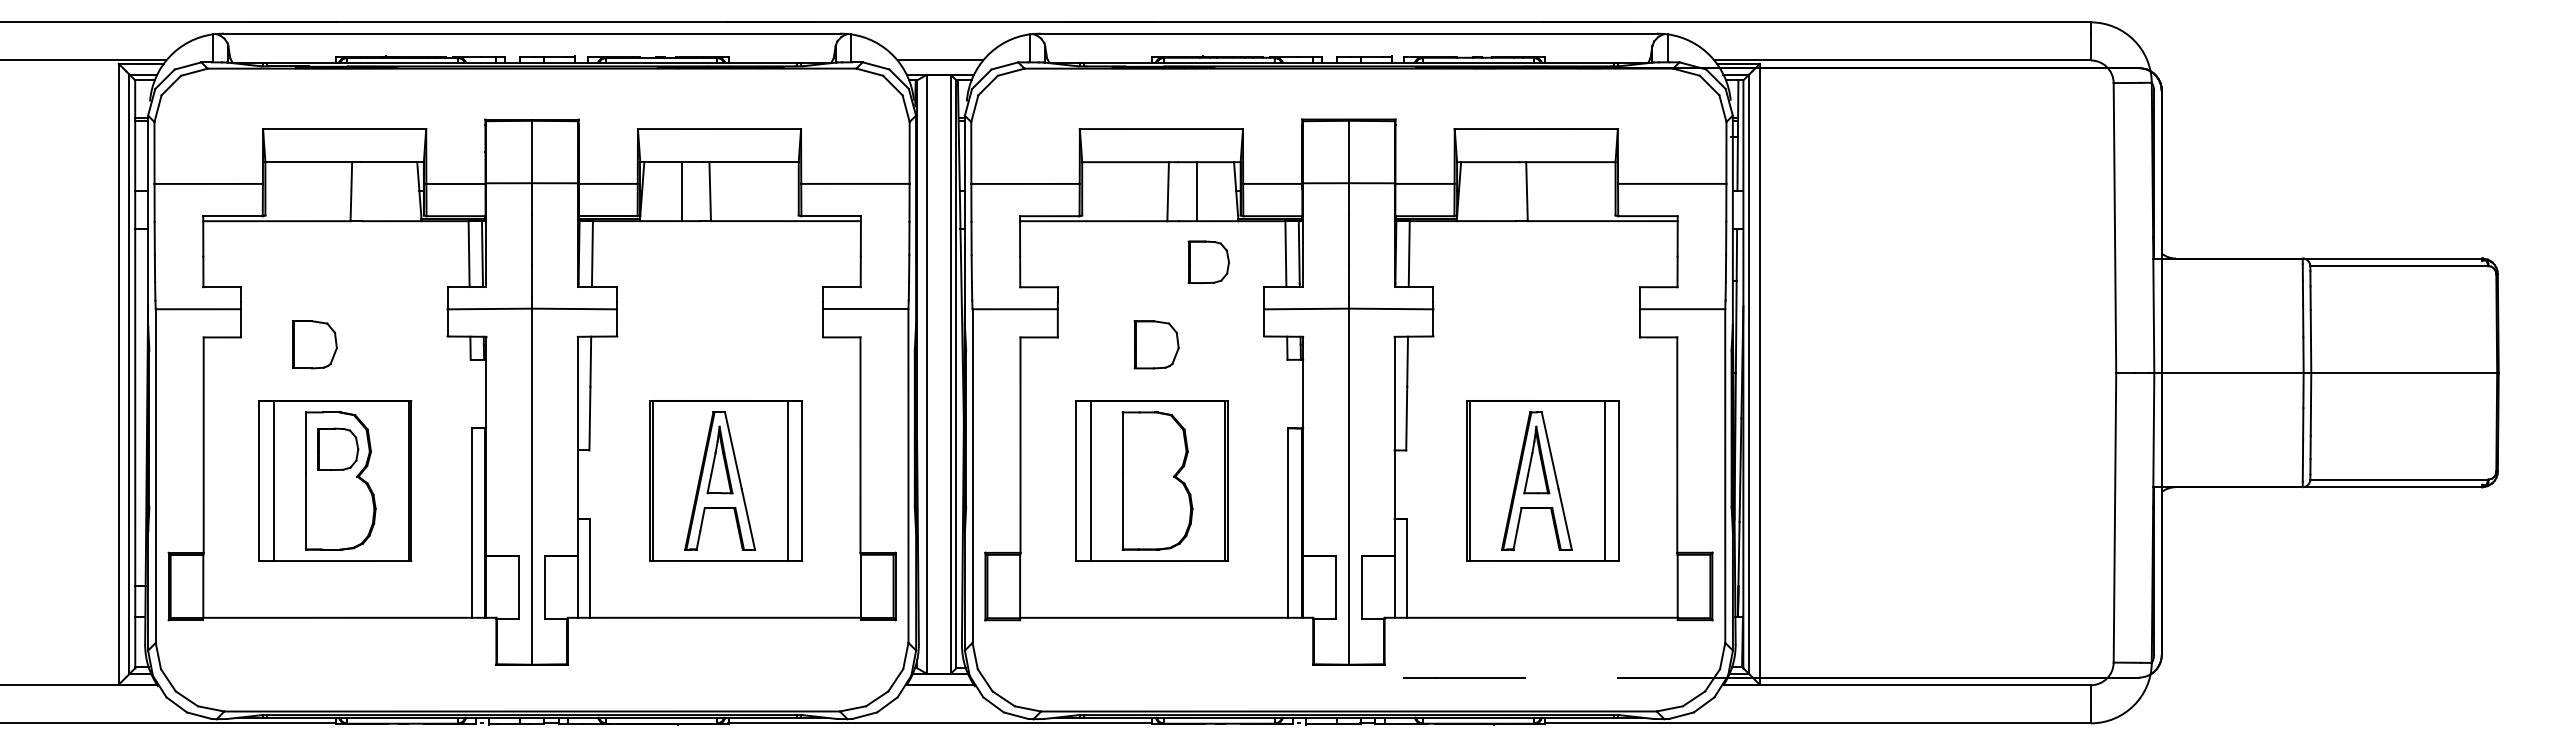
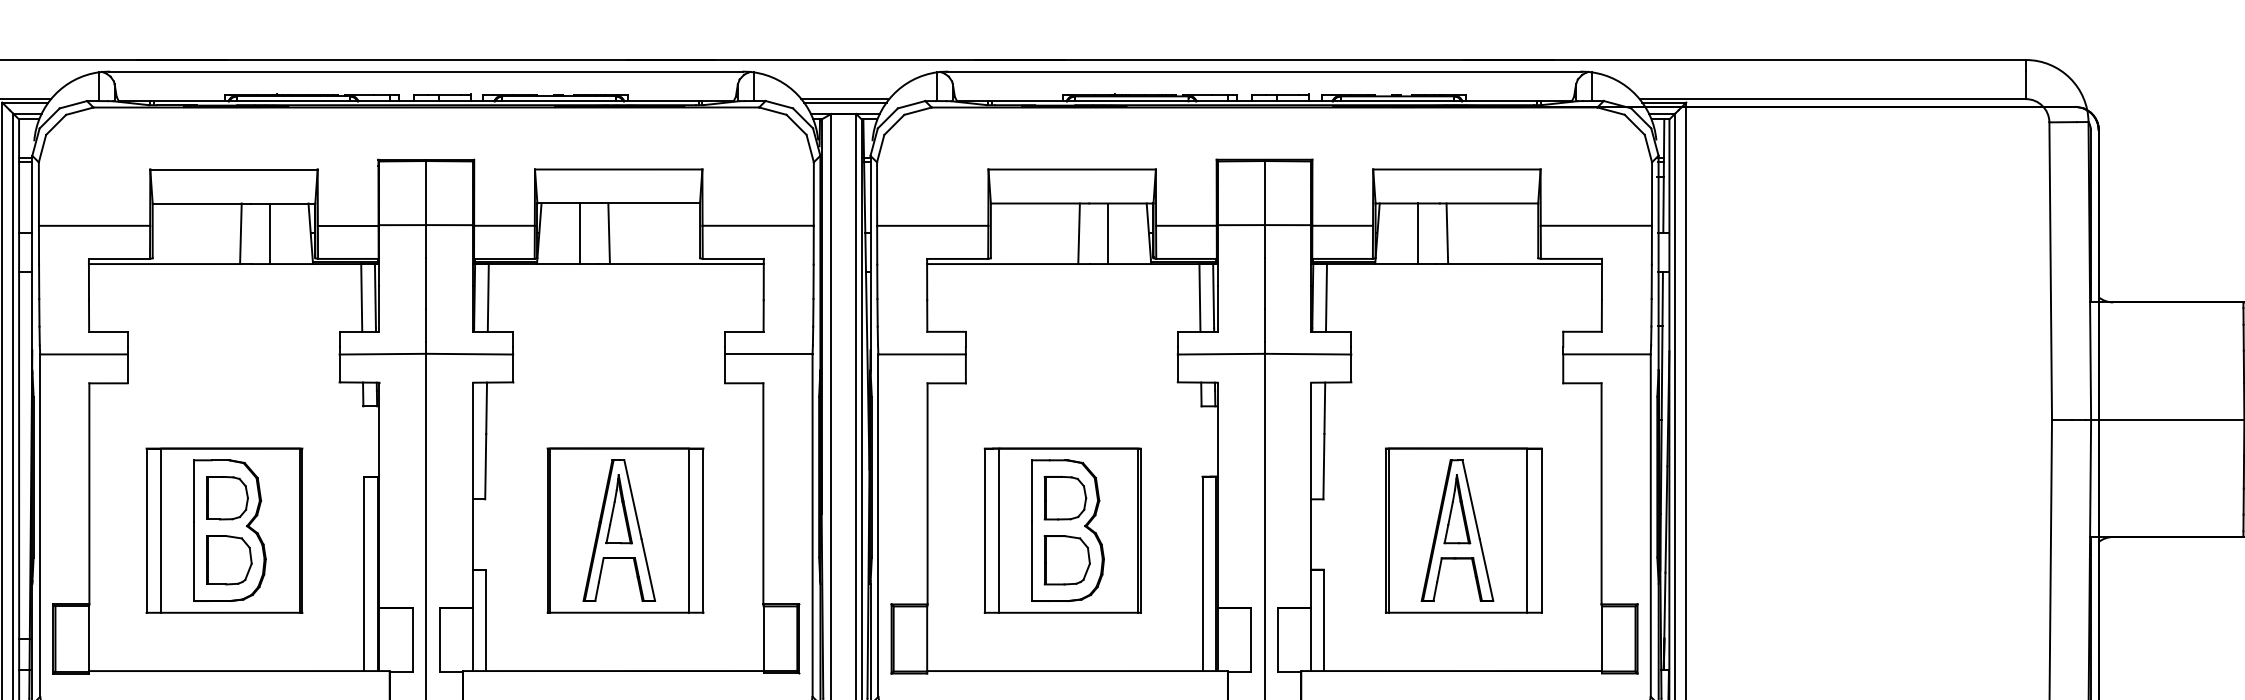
line: (940, 63) -> (845, 102), added
line: (379, 191) -> (269, 233), added
line: (1498, 191) -> (1418, 233), added
part: (1208, 261) -> (1065, 497), moved
part: (314, 344) -> (228, 559), moved
part: (1156, 344) -> (1067, 559), moved

